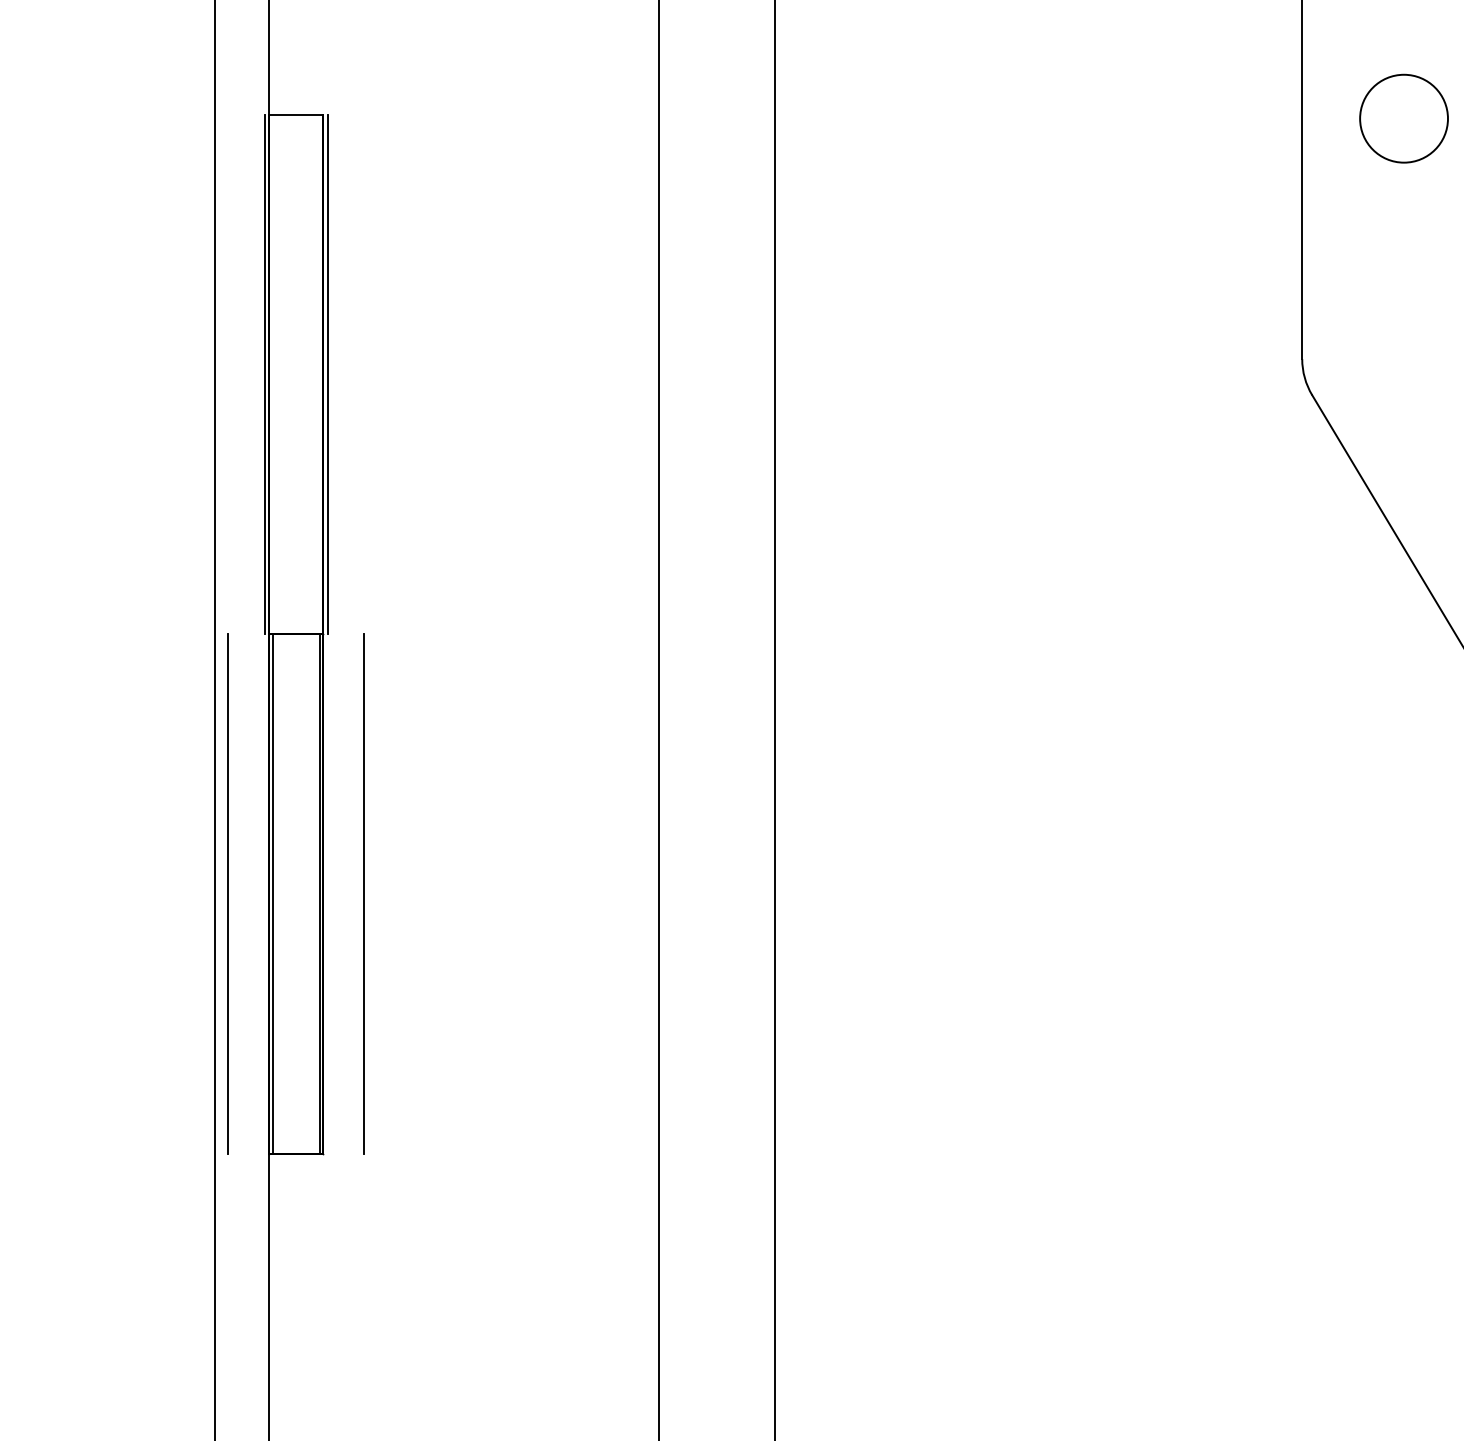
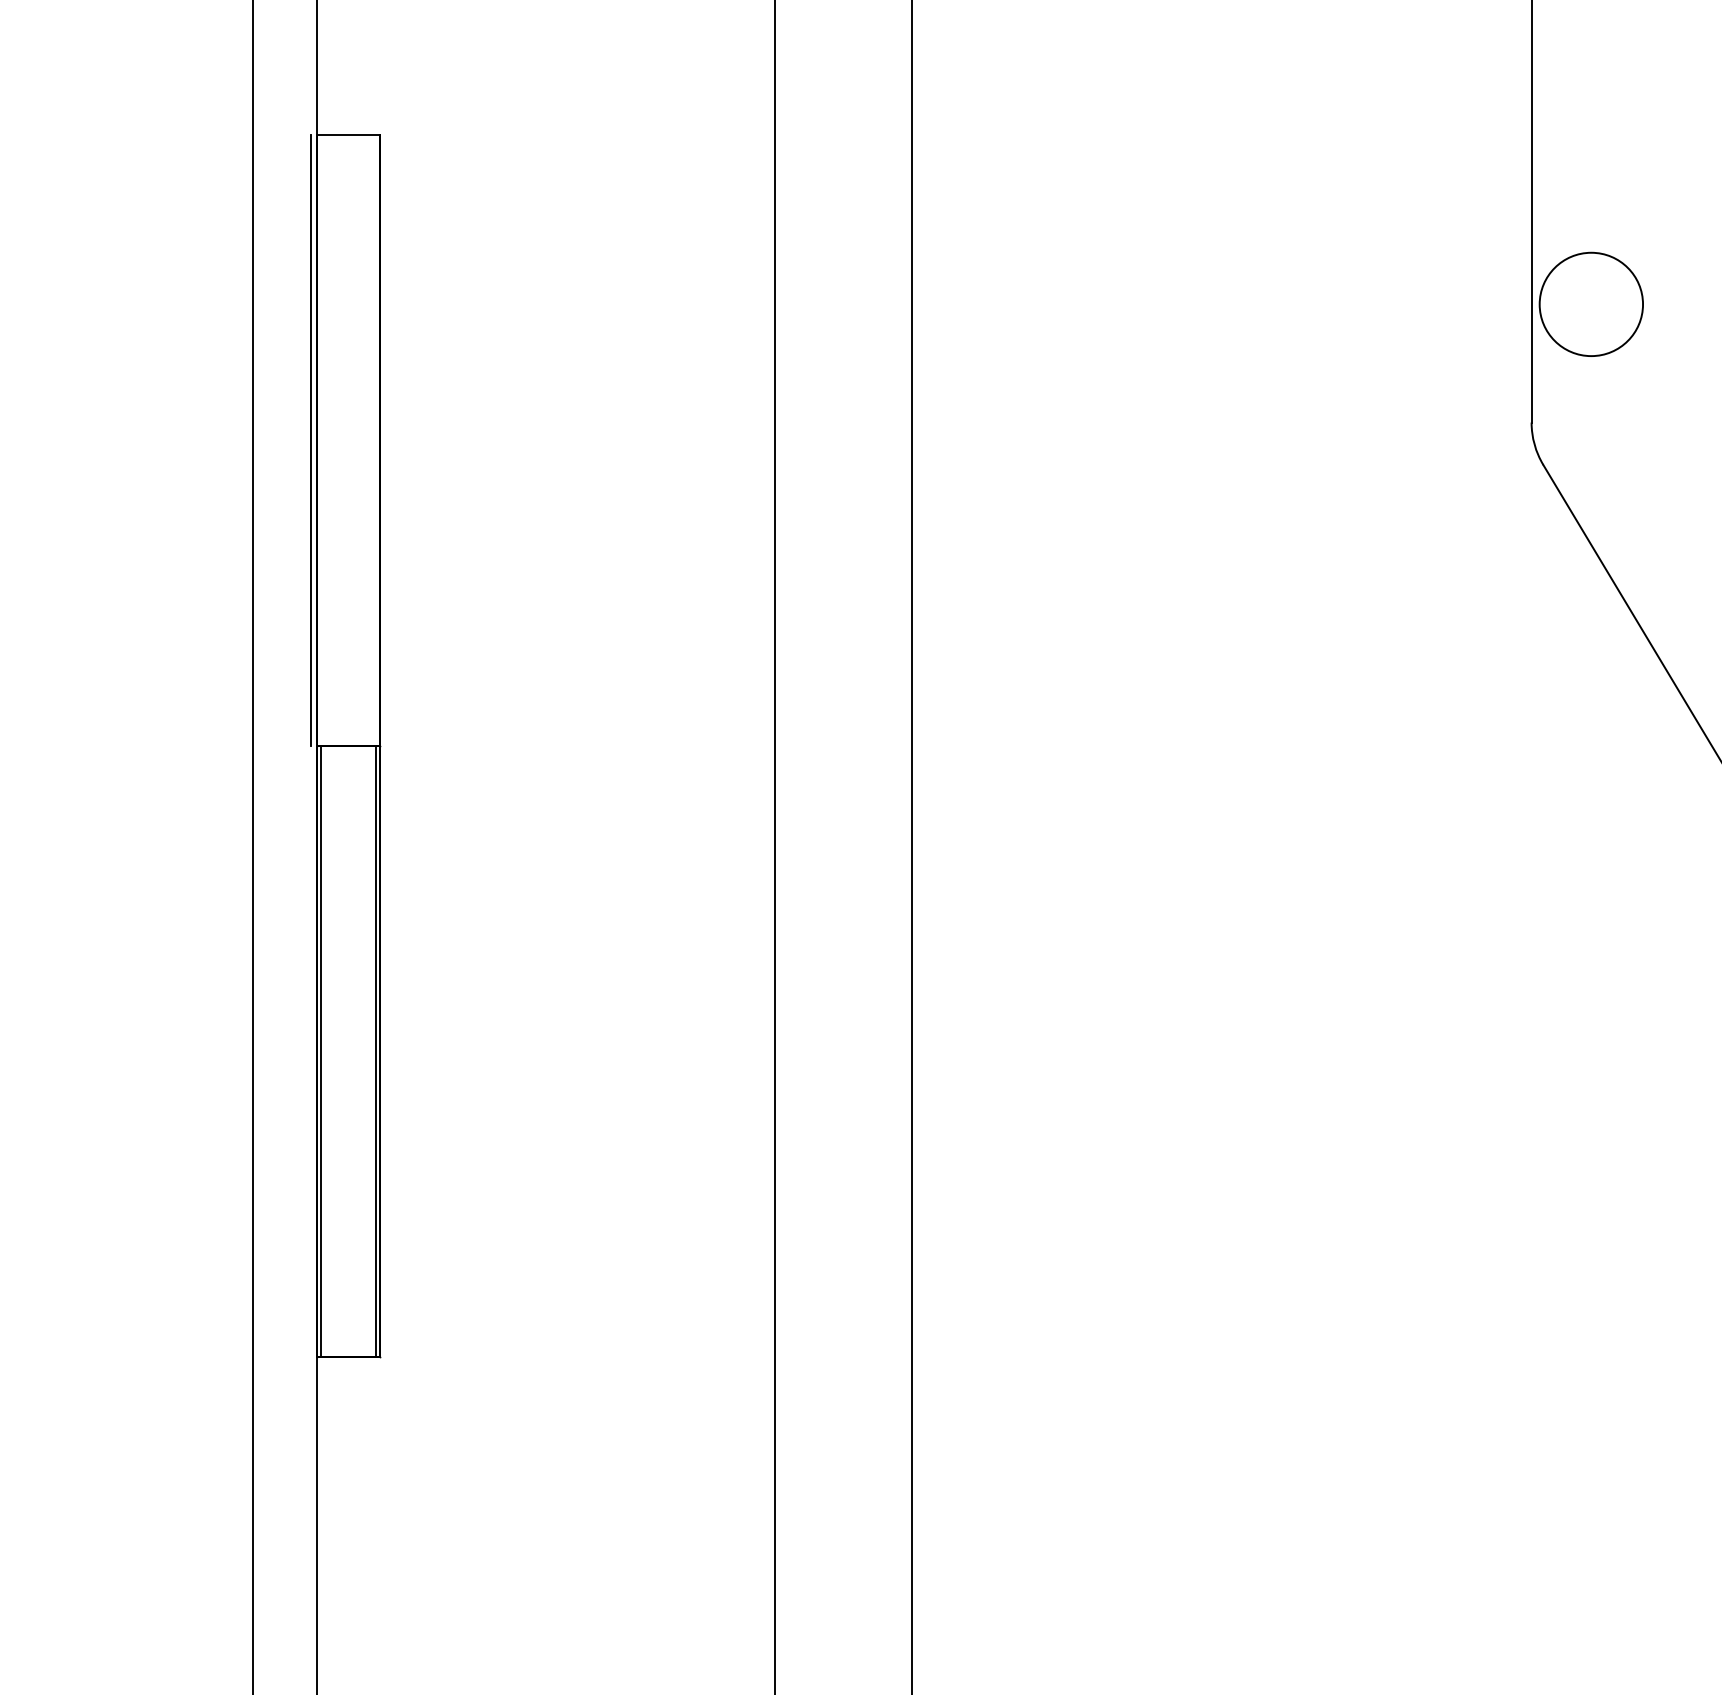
circle: (1403, 118) -> (1590, 304), moved
line: (327, 374) -> (385, 440), removed
line: (228, 893) -> (268, 1050), removed
line: (363, 893) -> (427, 1050), removed

